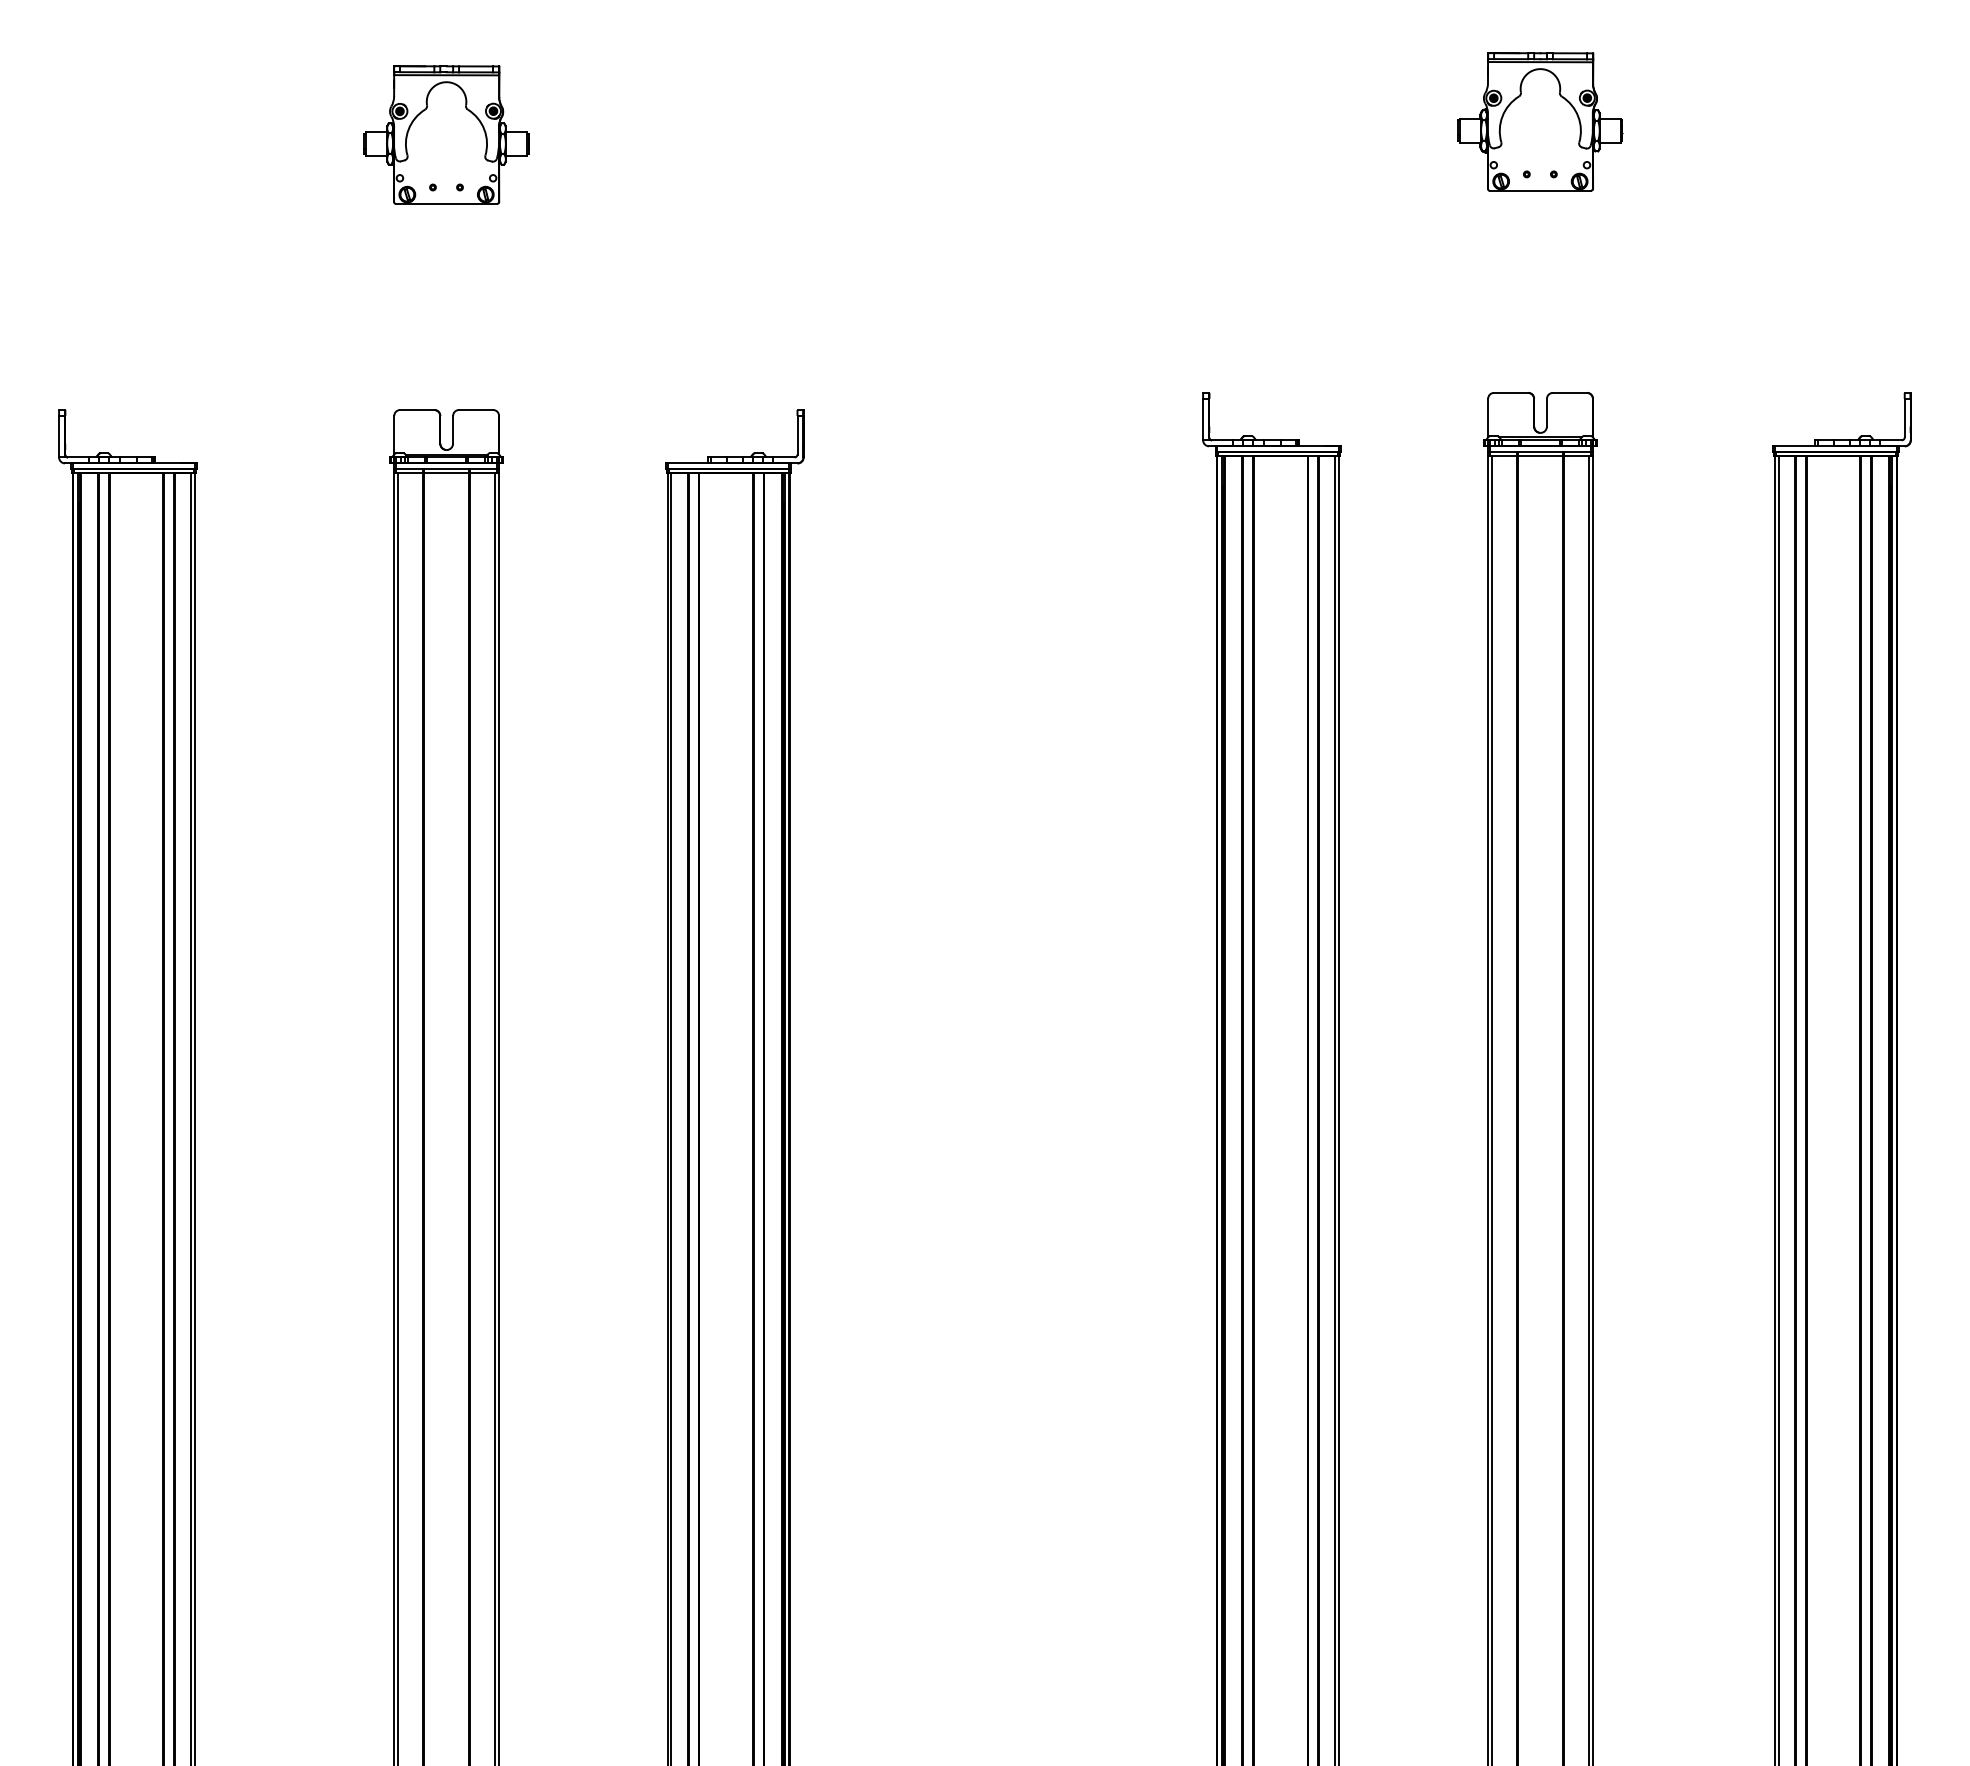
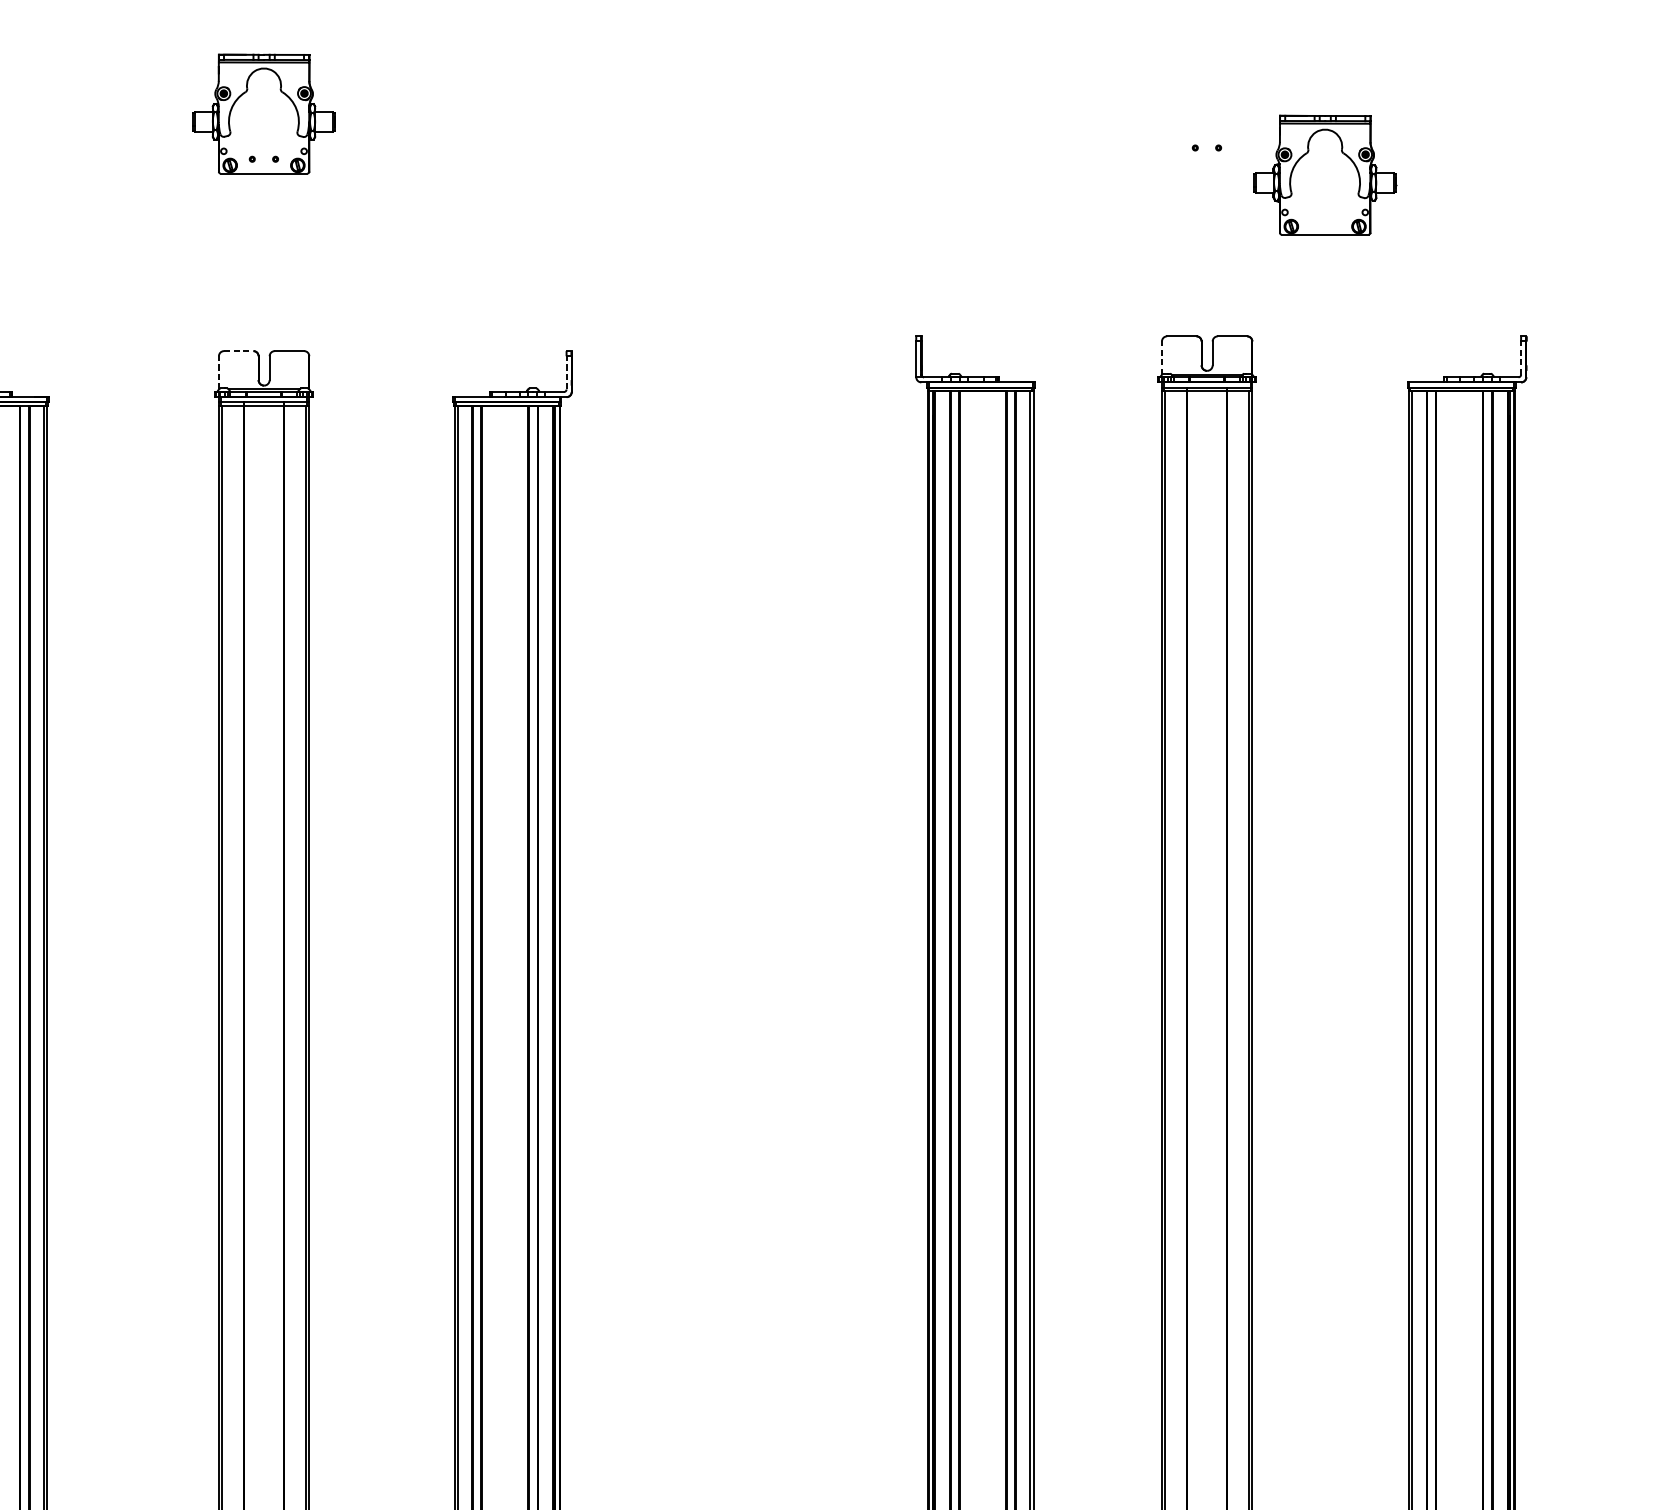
part: (1540, 121) -> (1325, 174), moved
line: (417, 410) -> (238, 351), solid -> dashed
line: (1488, 417) -> (1162, 357), solid -> dashed
line: (1904, 417) -> (1520, 357), solid -> dashed
line: (394, 434) -> (219, 372), solid -> dashed
line: (797, 434) -> (566, 372), solid -> dashed

